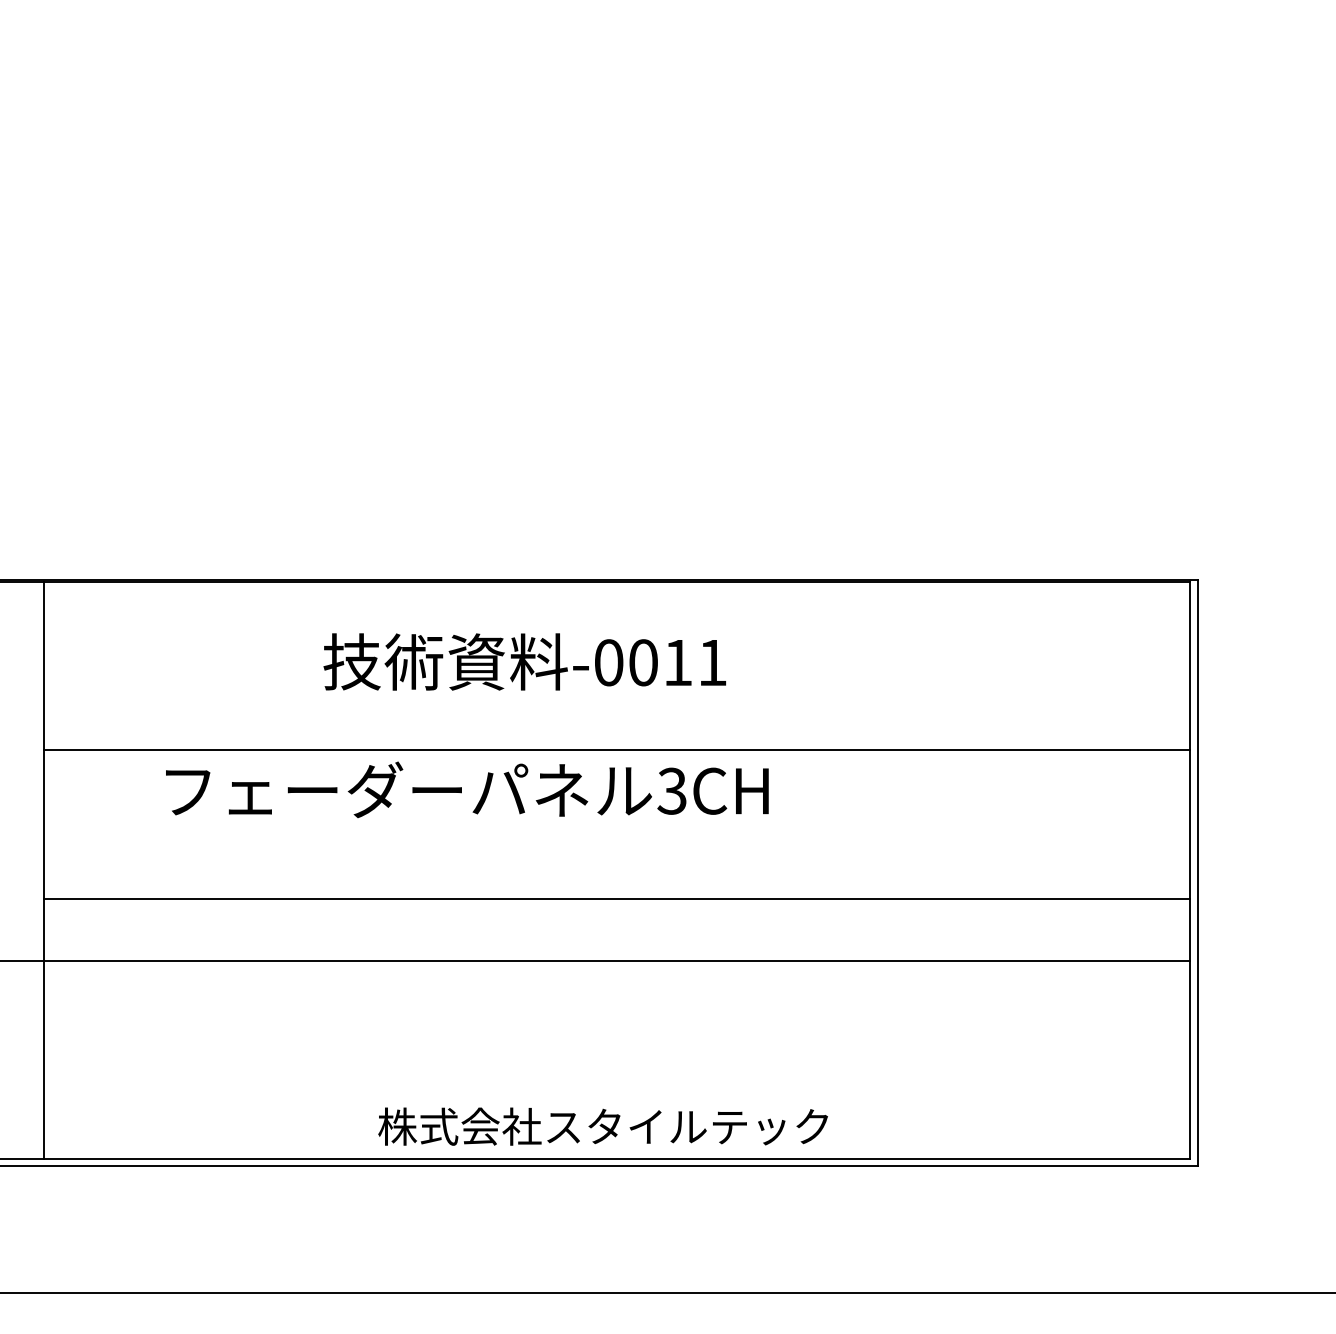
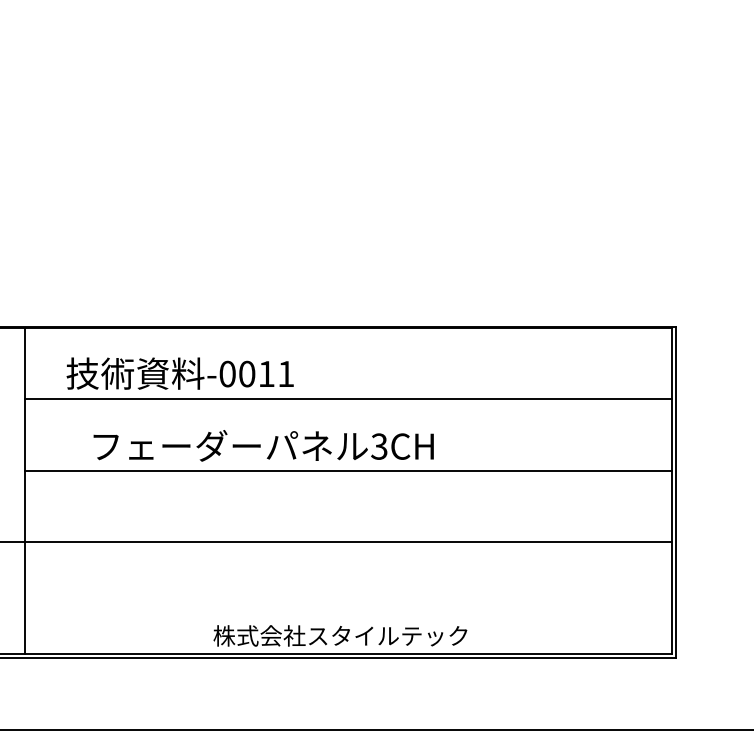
text: (523, 661) -> (179, 373), moved
line: (615, 750) -> (347, 399), moved
line: (615, 899) -> (347, 470), moved

